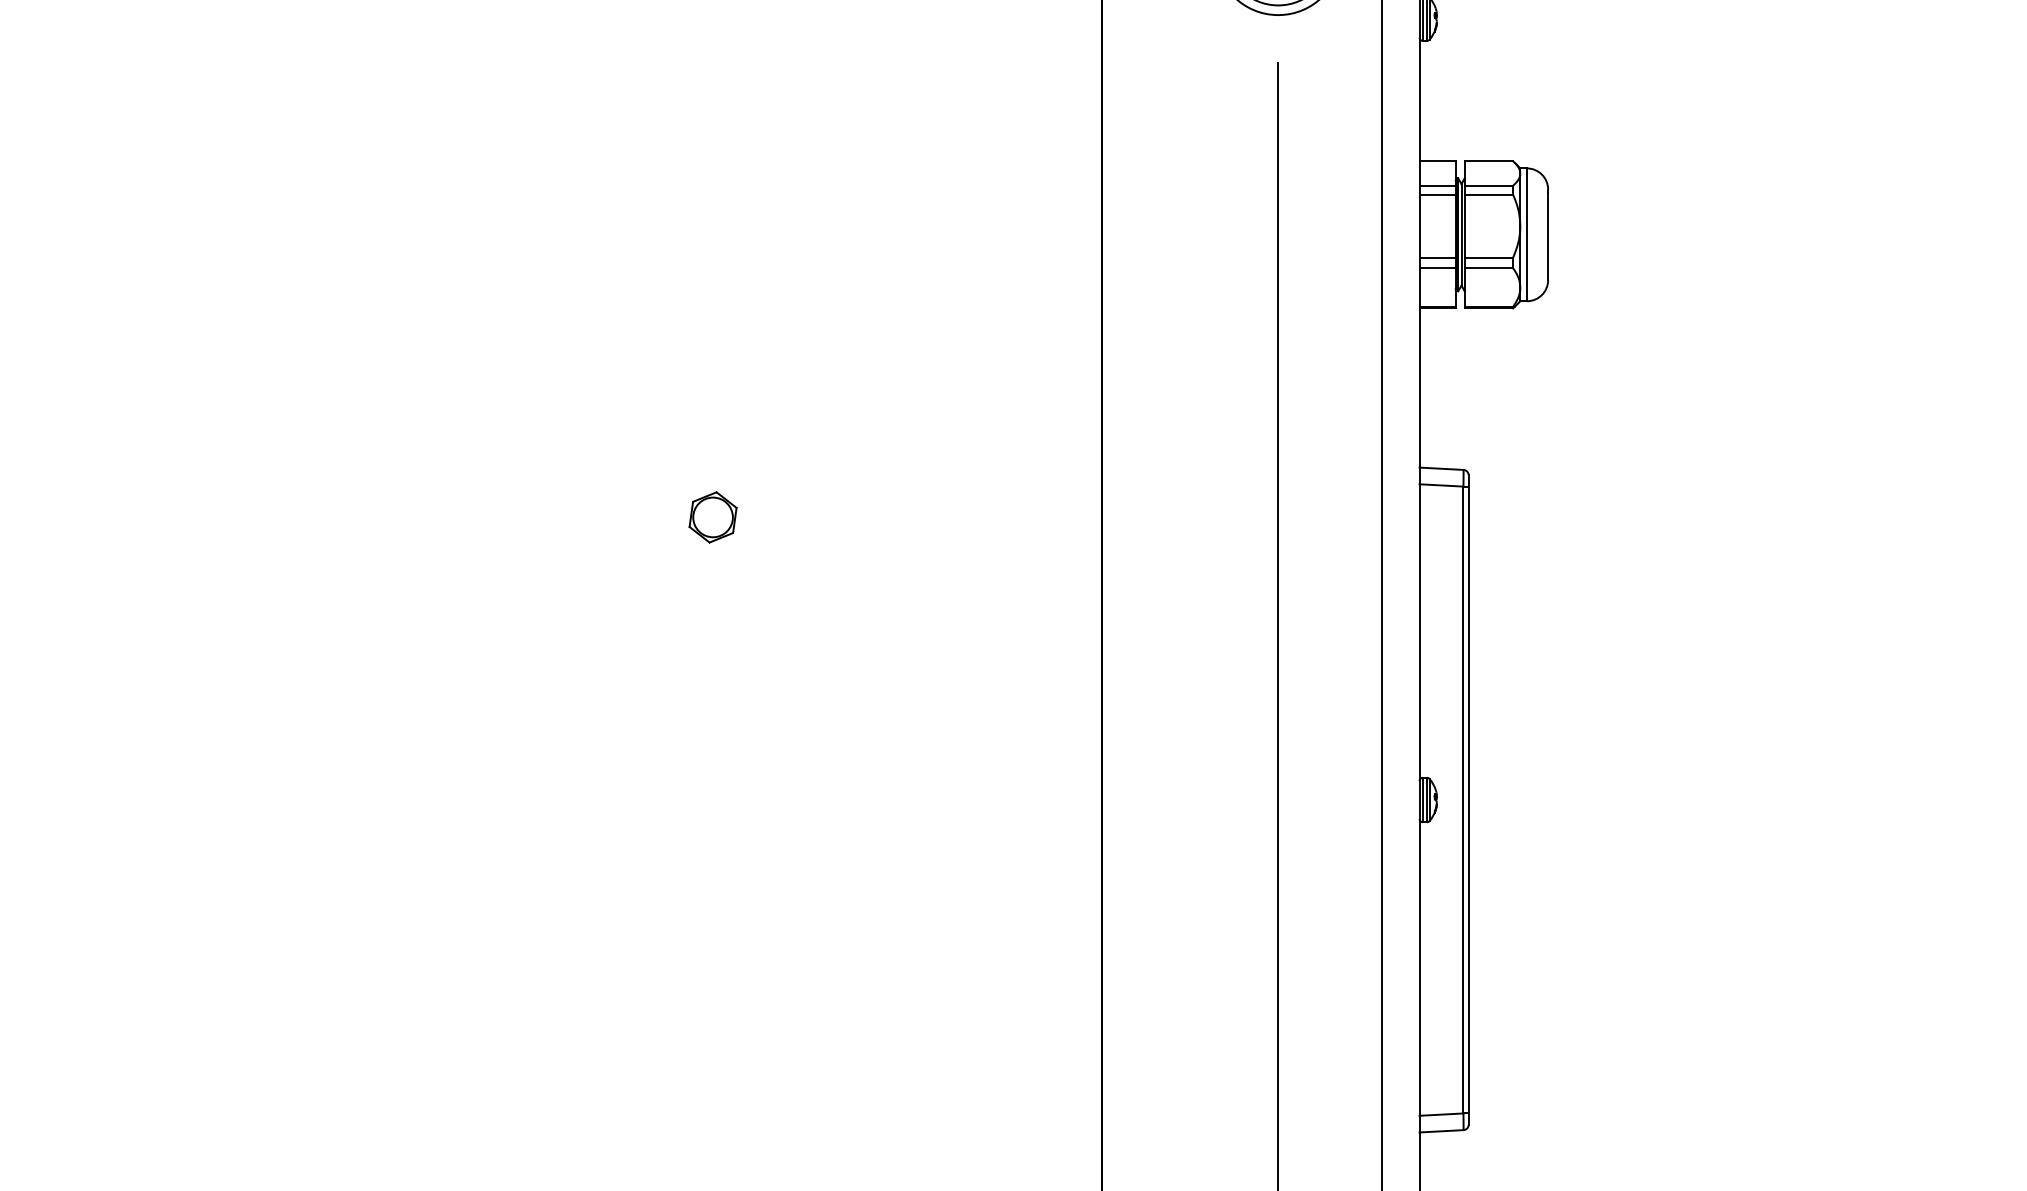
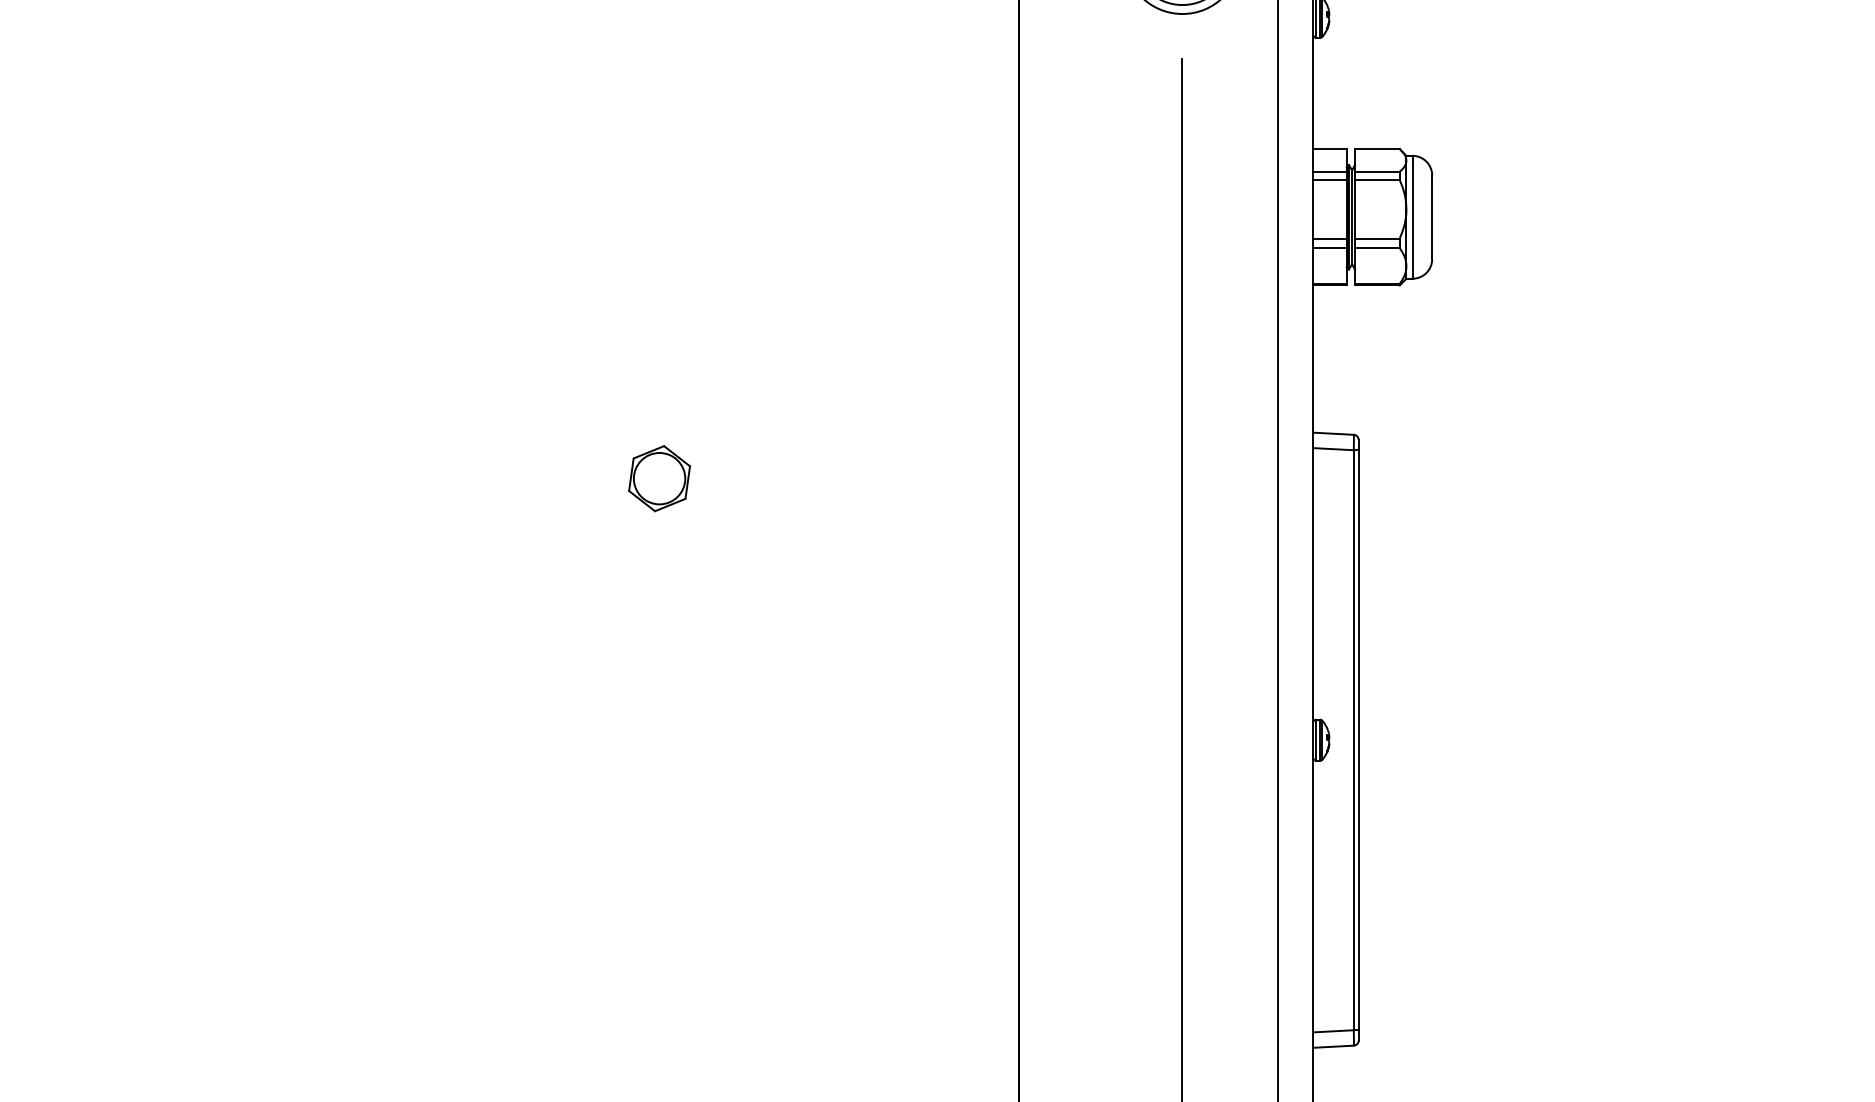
part: (713, 517) -> (659, 478), size x1.4

